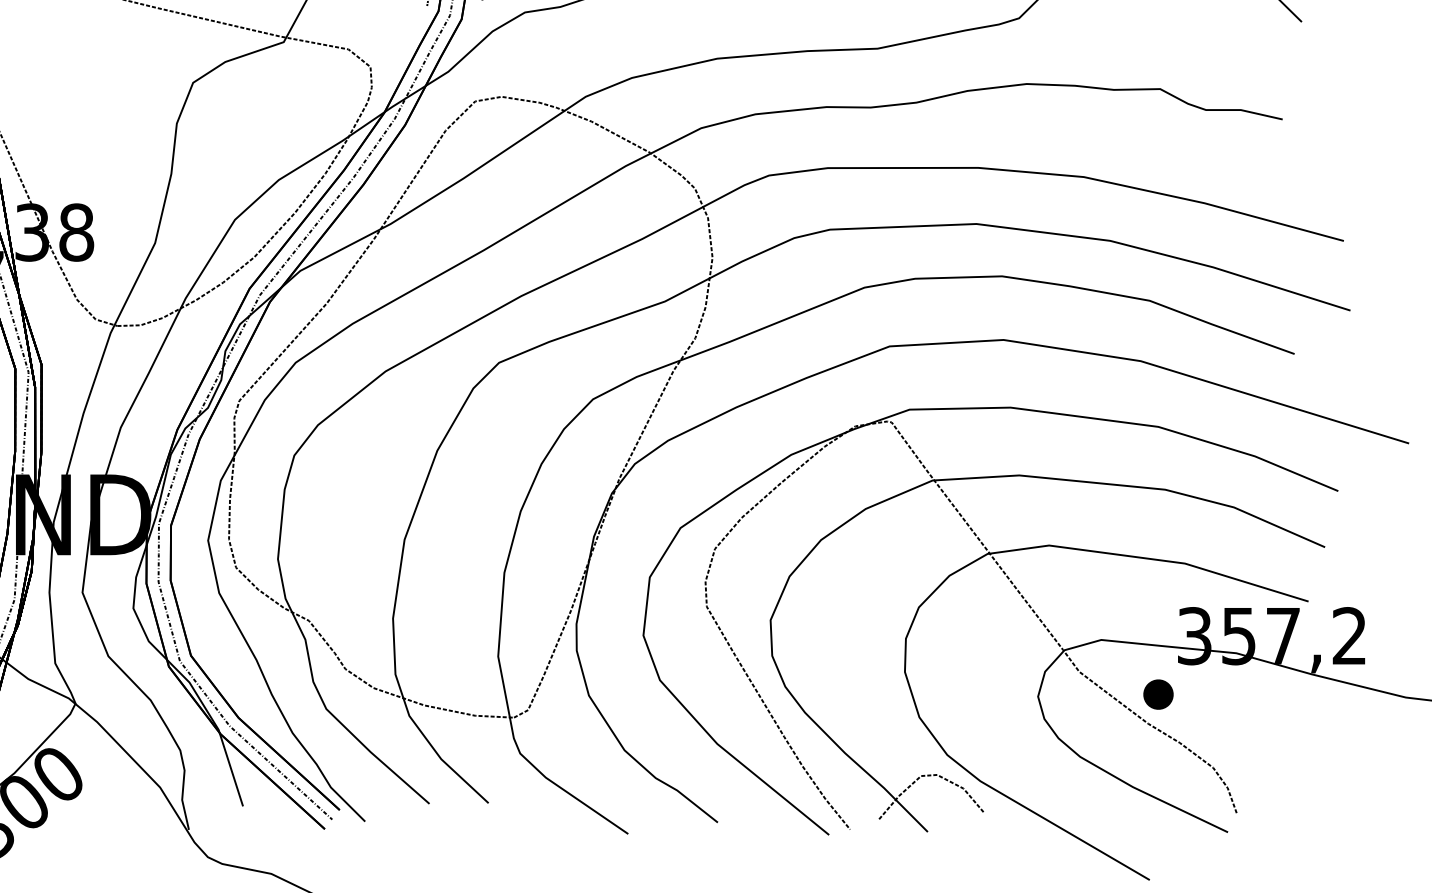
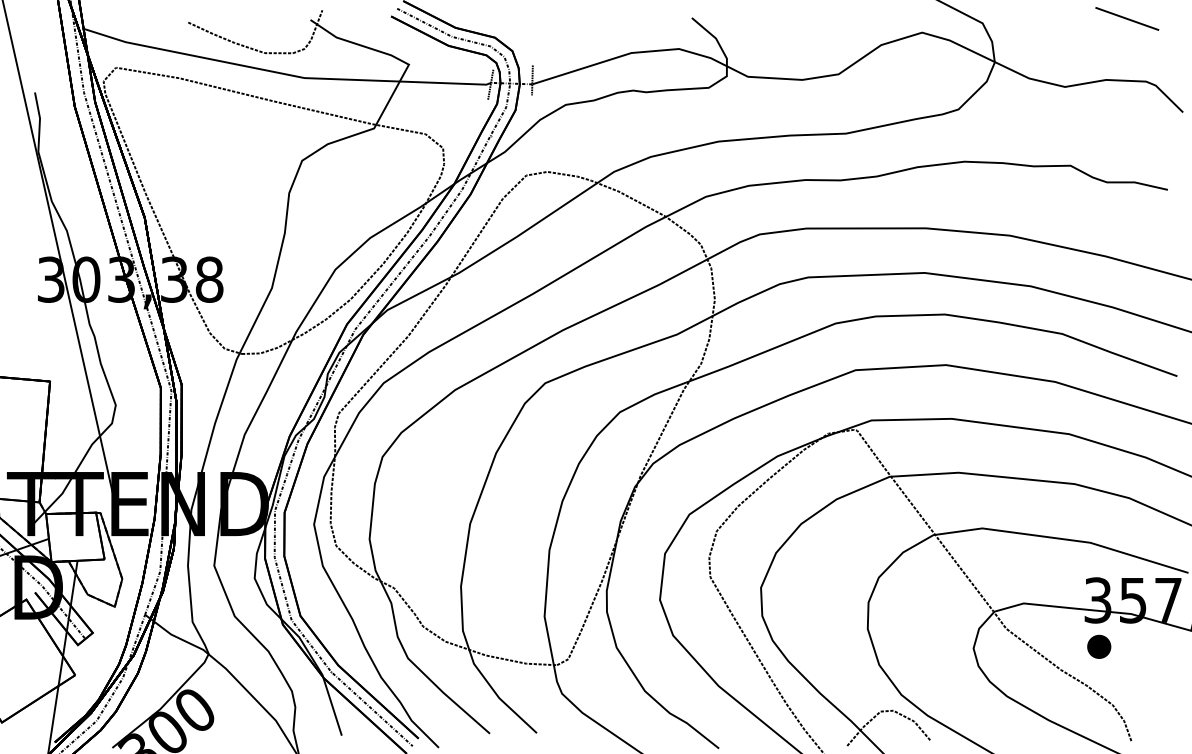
part: (1158, 694) -> (1099, 646), moved

